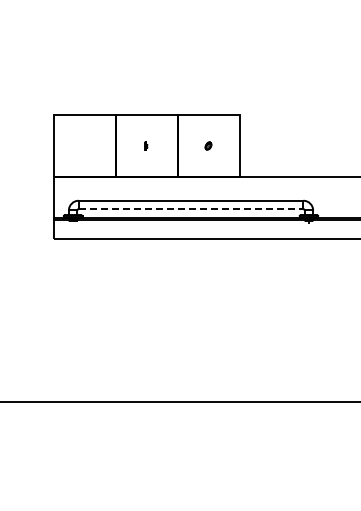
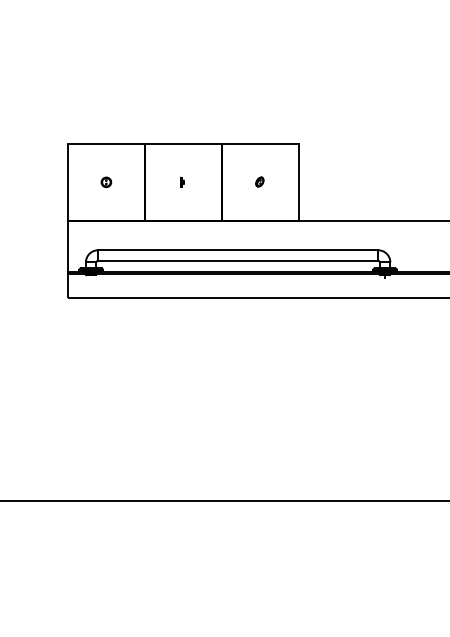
part: (85, 145) -> (106, 181), added
line: (191, 209) -> (238, 261), dashed -> solid

